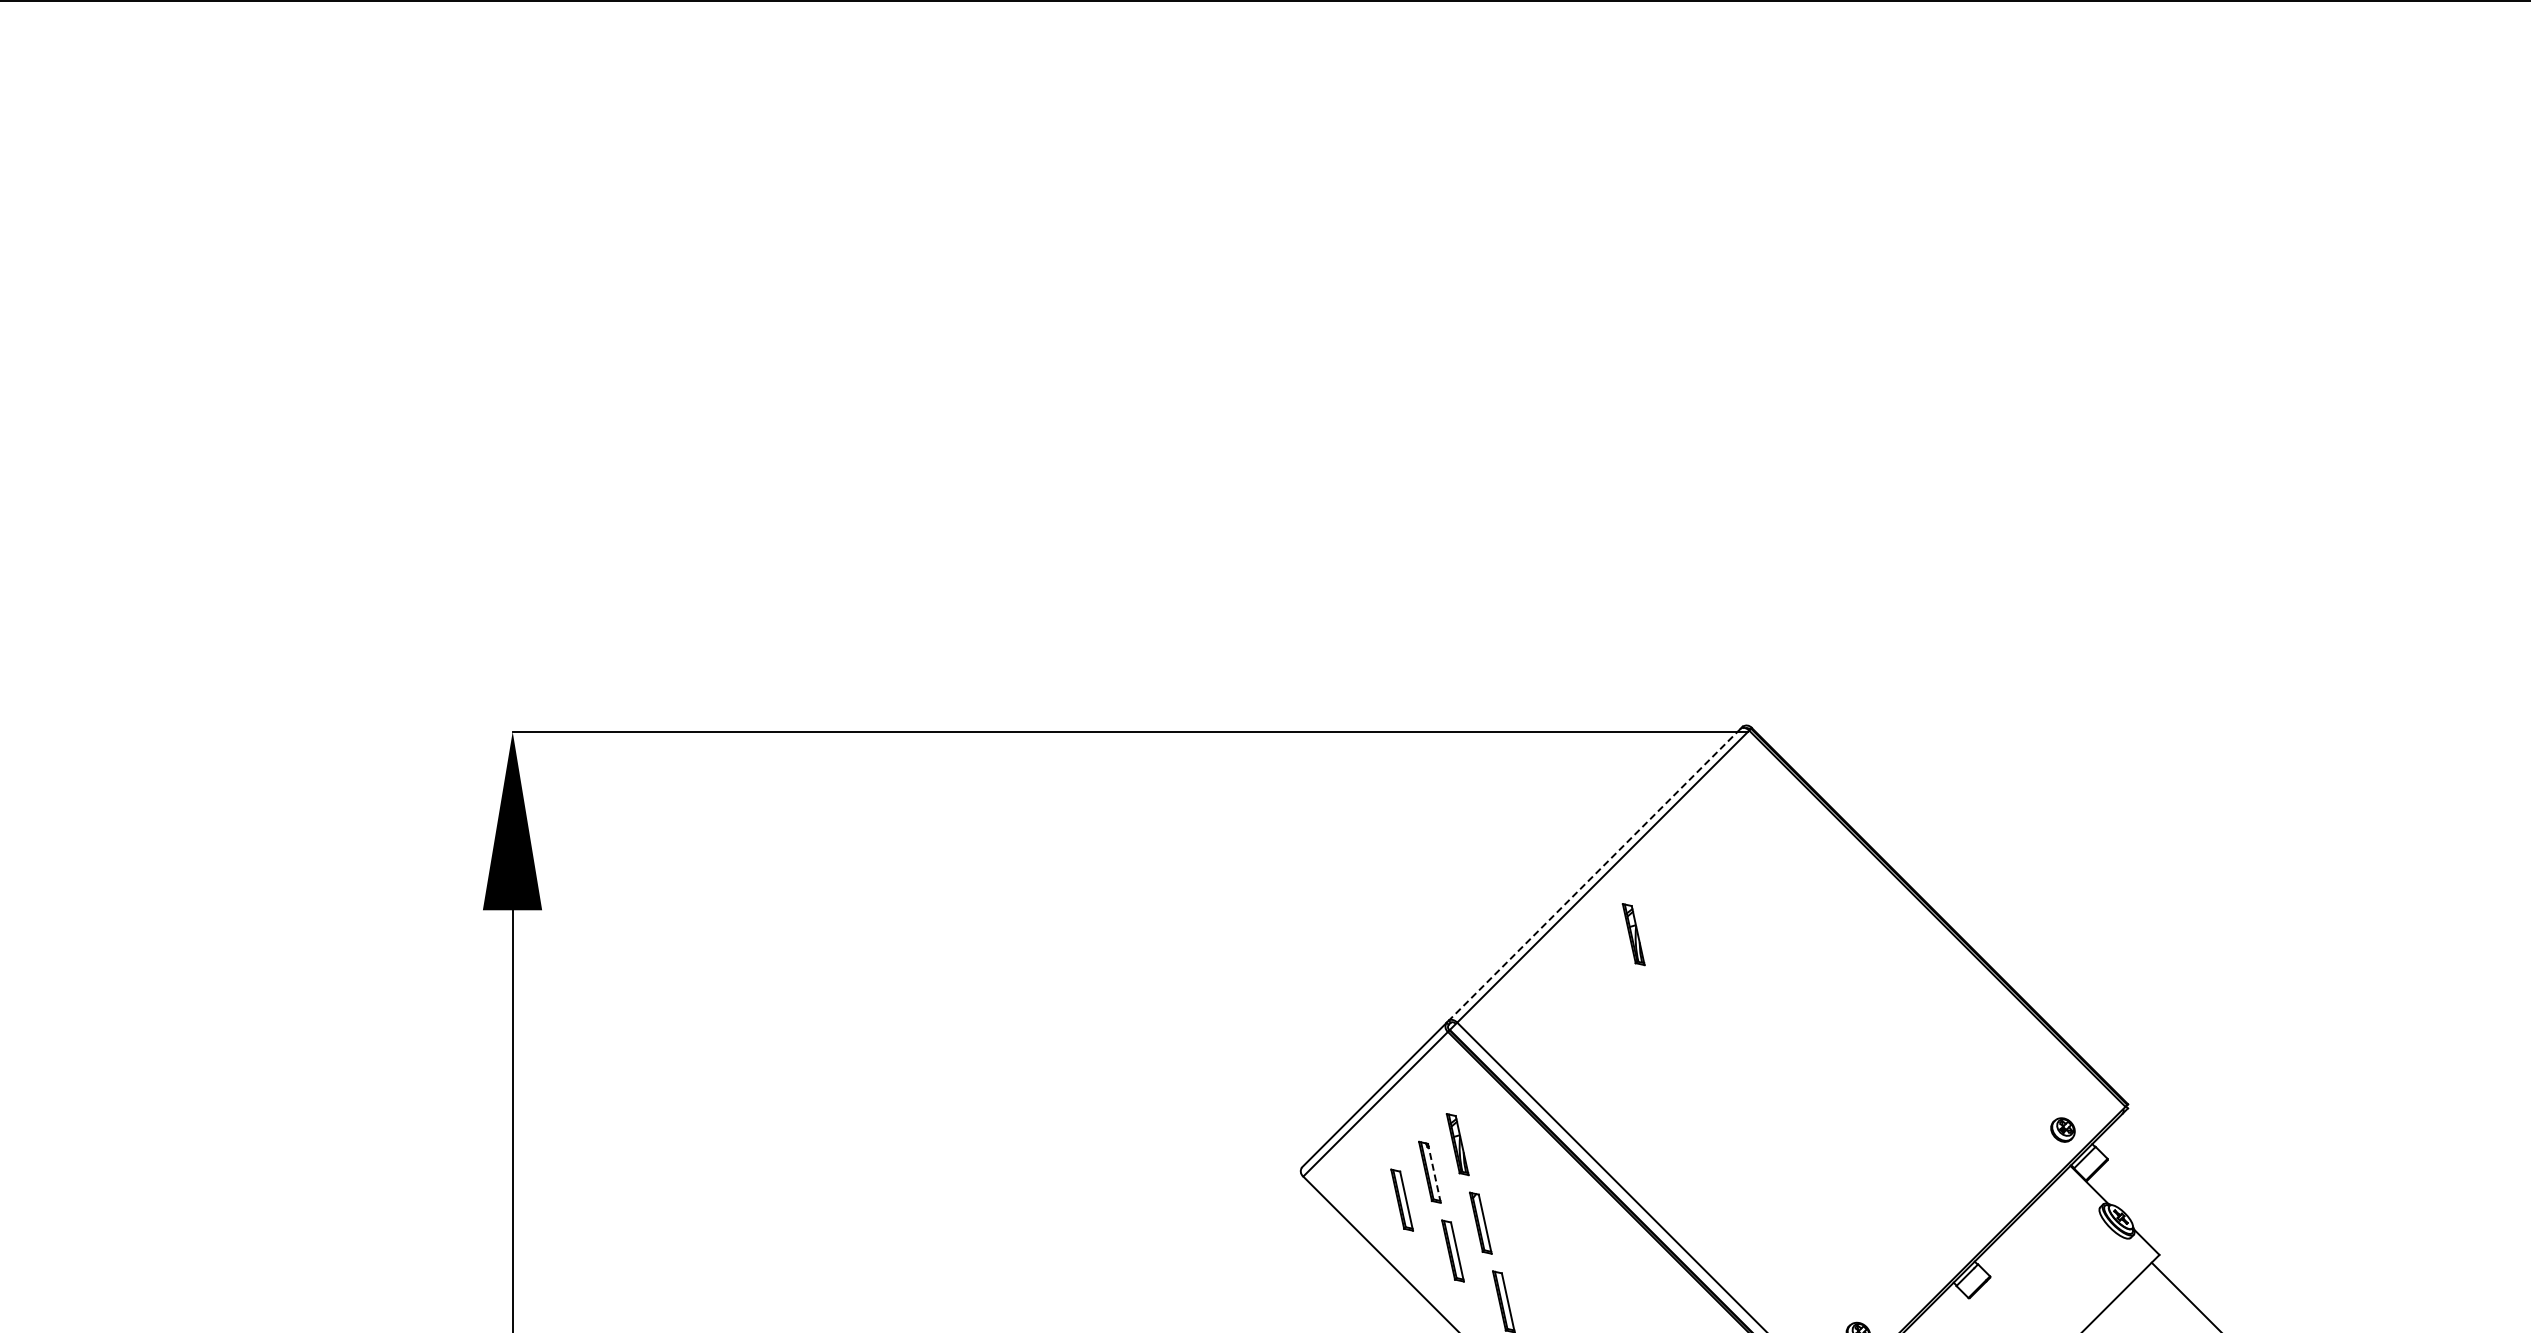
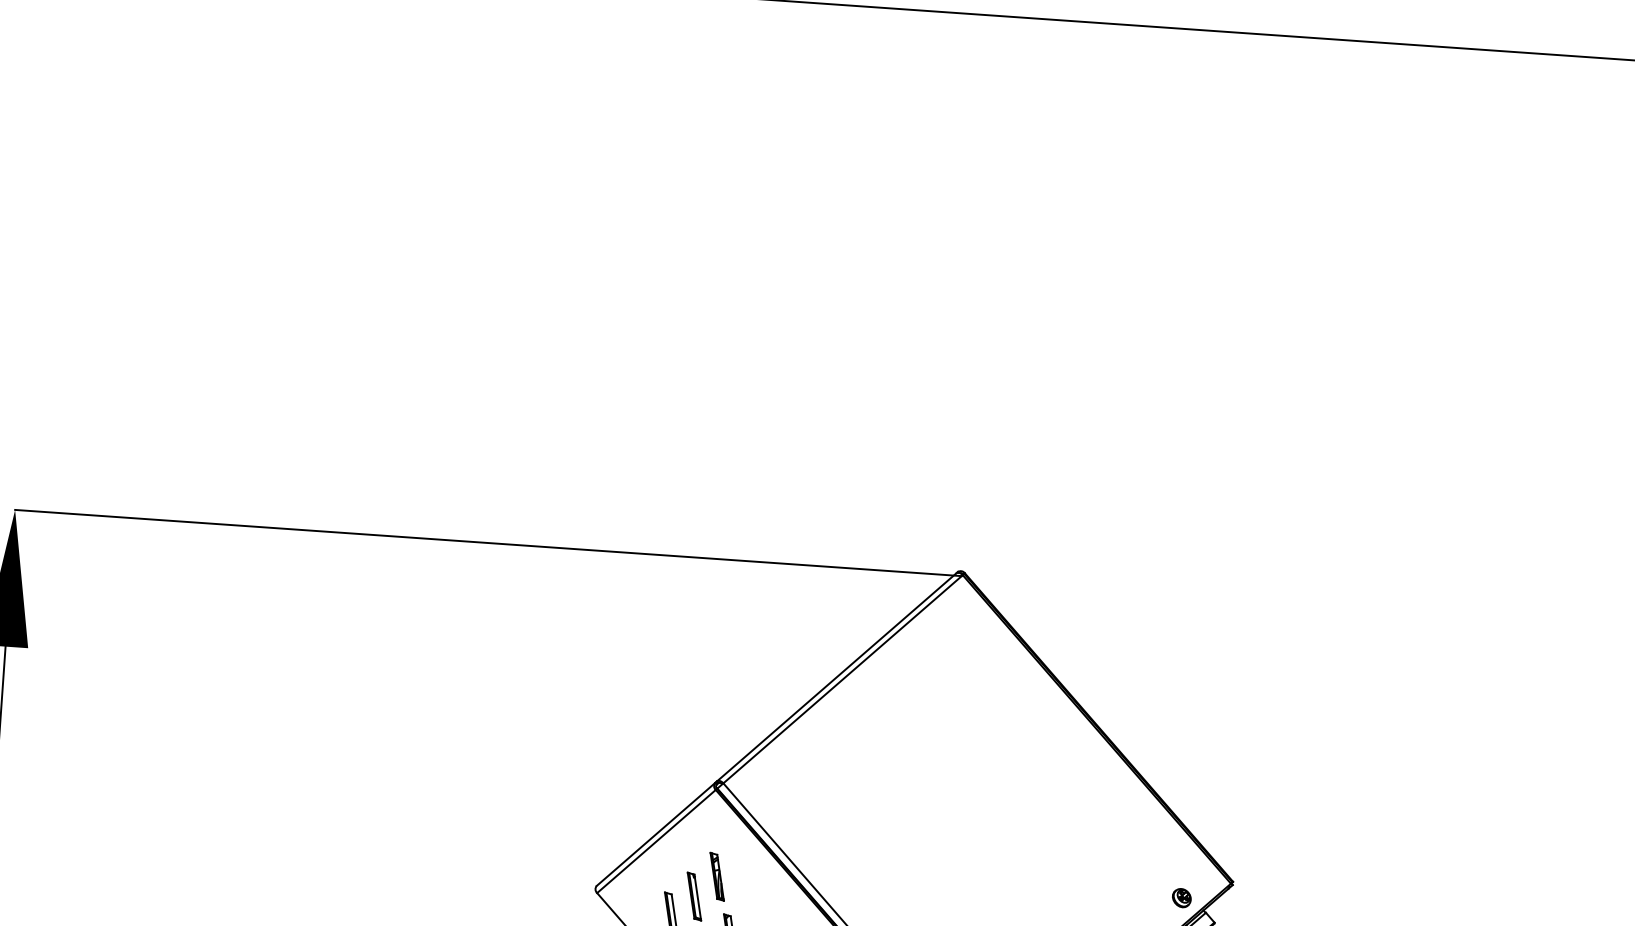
line: (1594, 875) -> (836, 677), dashed -> solid
part: (1633, 934) -> (863, 725), removed
line: (1434, 1172) -> (697, 896), dashed -> solid

